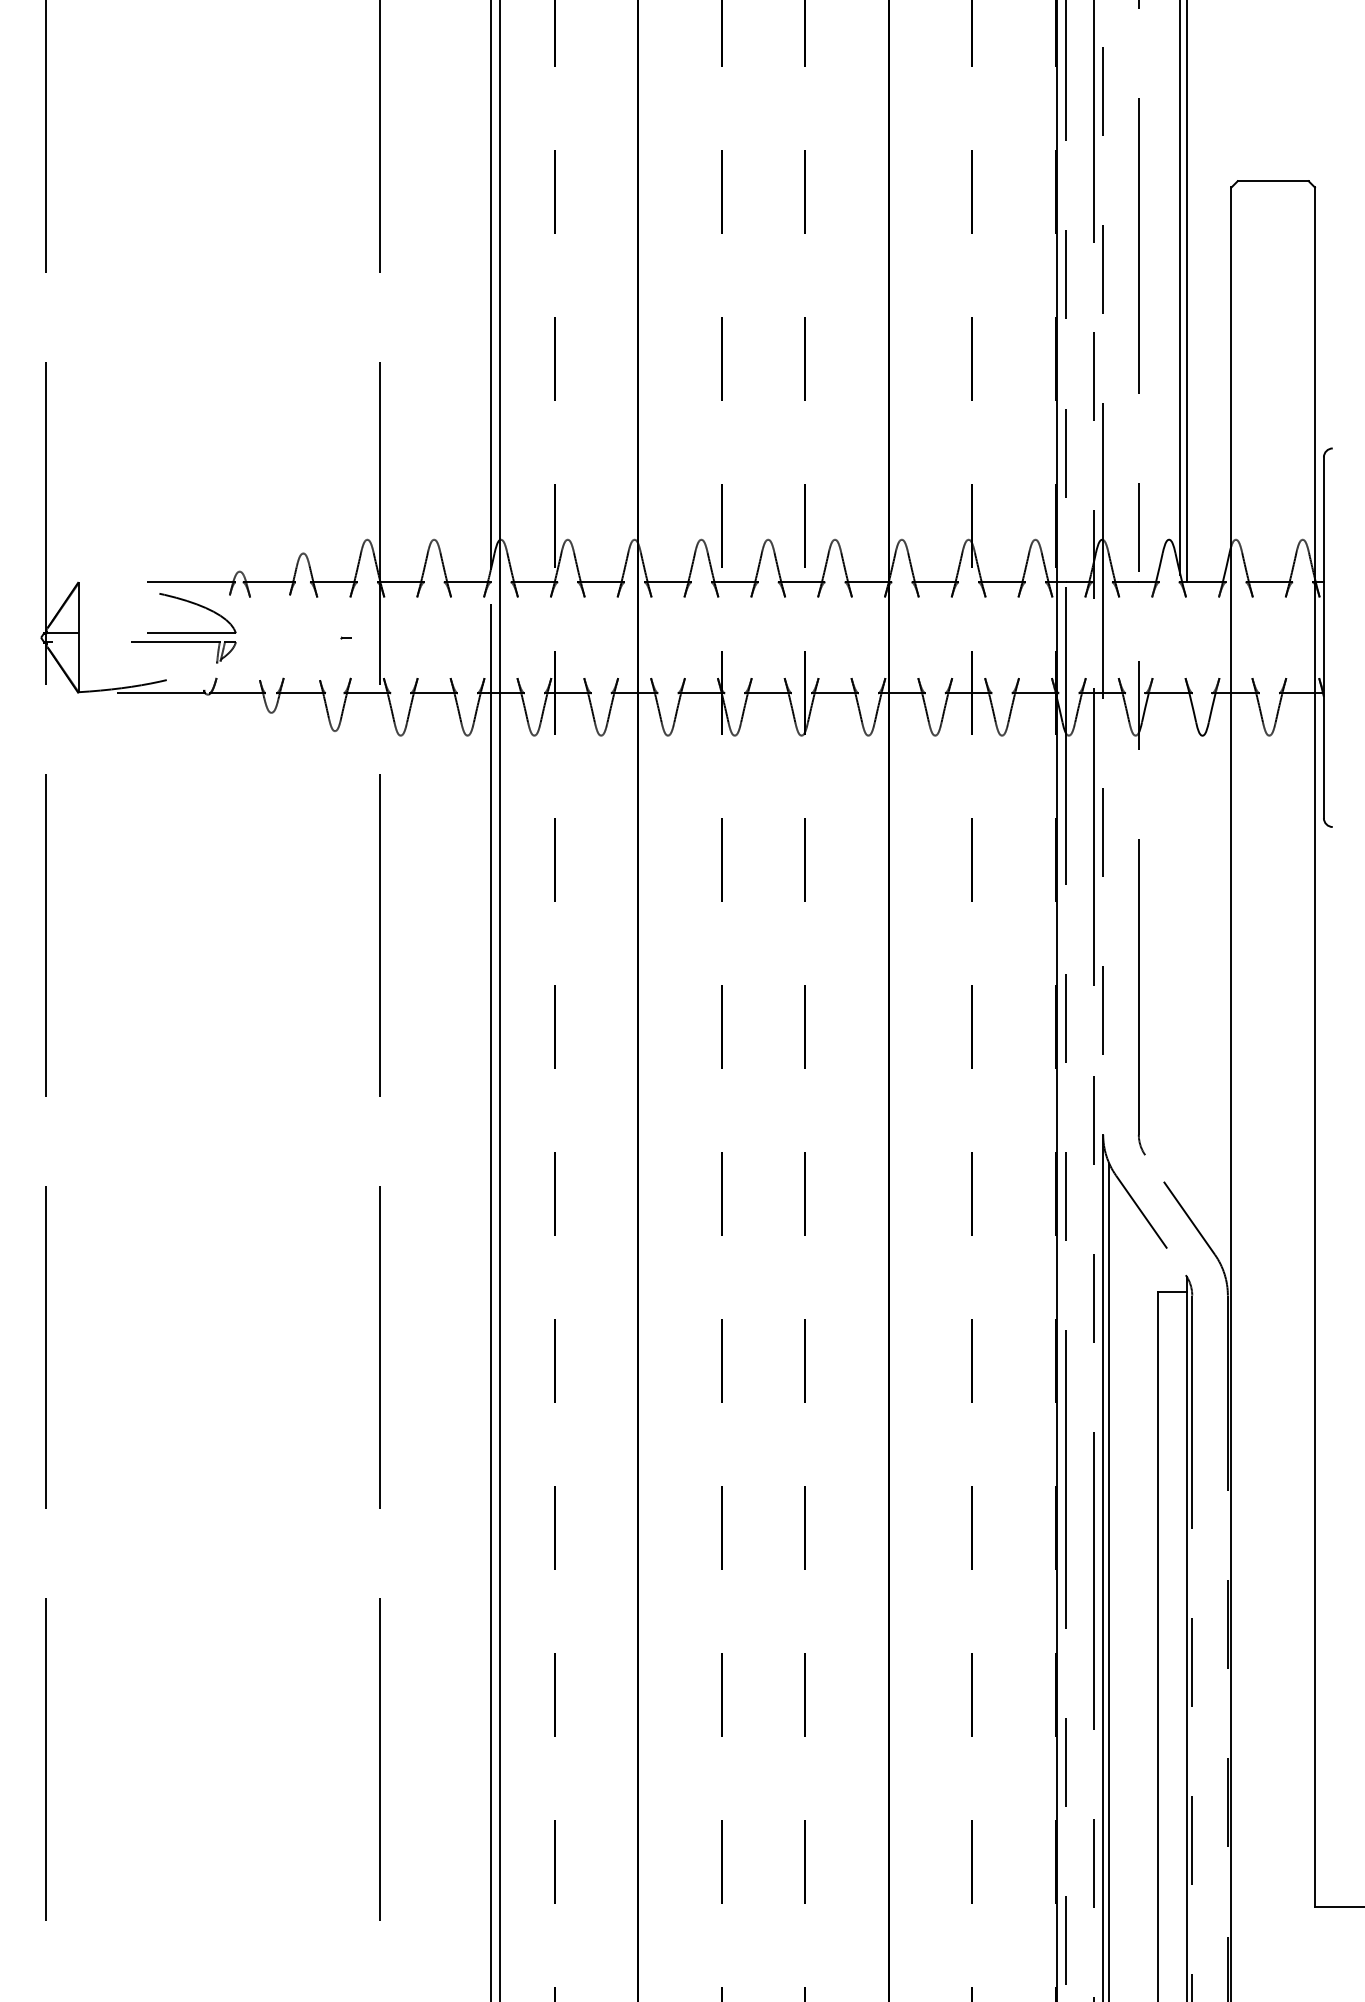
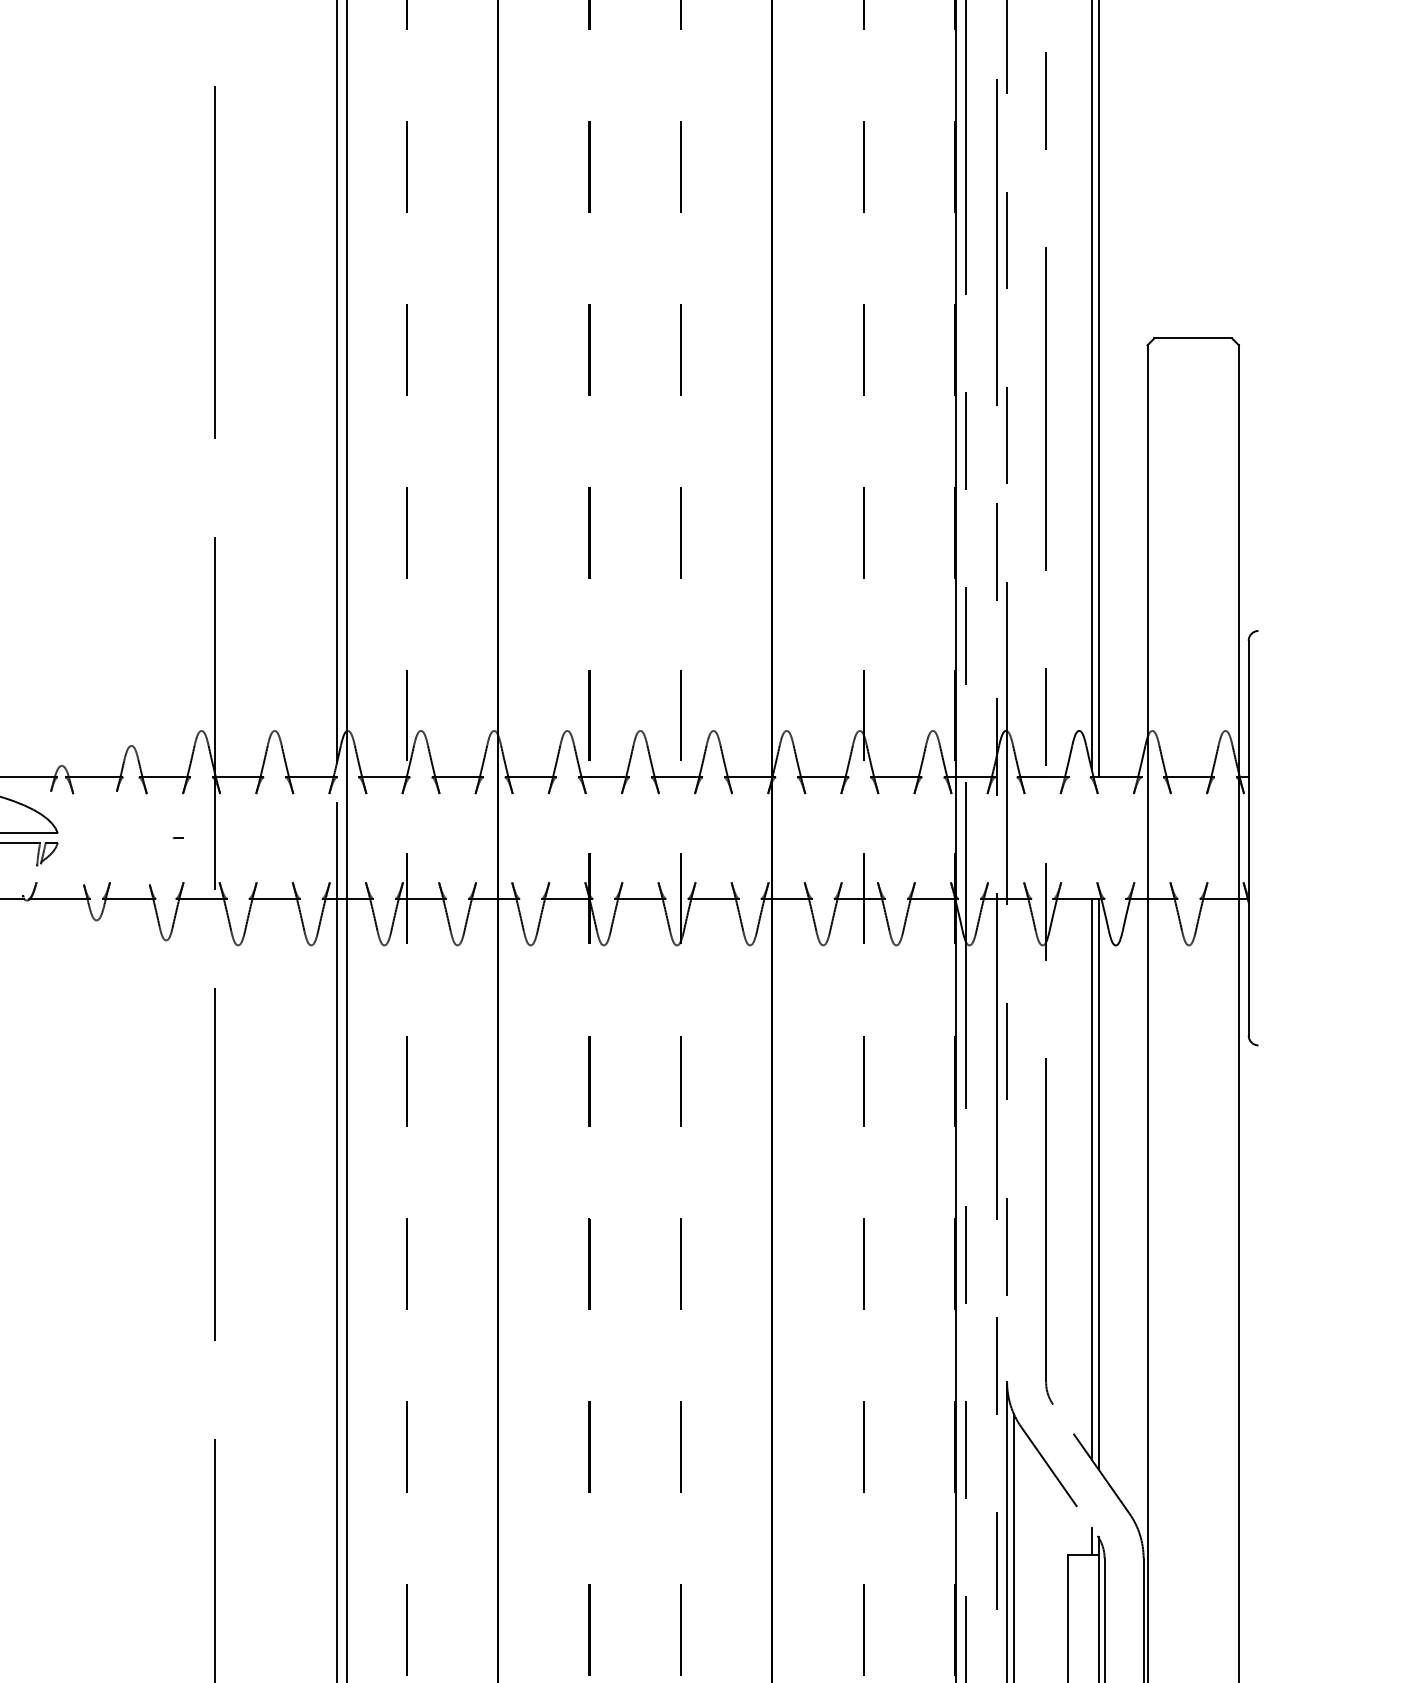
line: (1180, 949) -> (1091, 1179), added
line: (1186, 953) -> (1098, 1183), added
line: (1180, 1279) -> (1091, 1540), added

